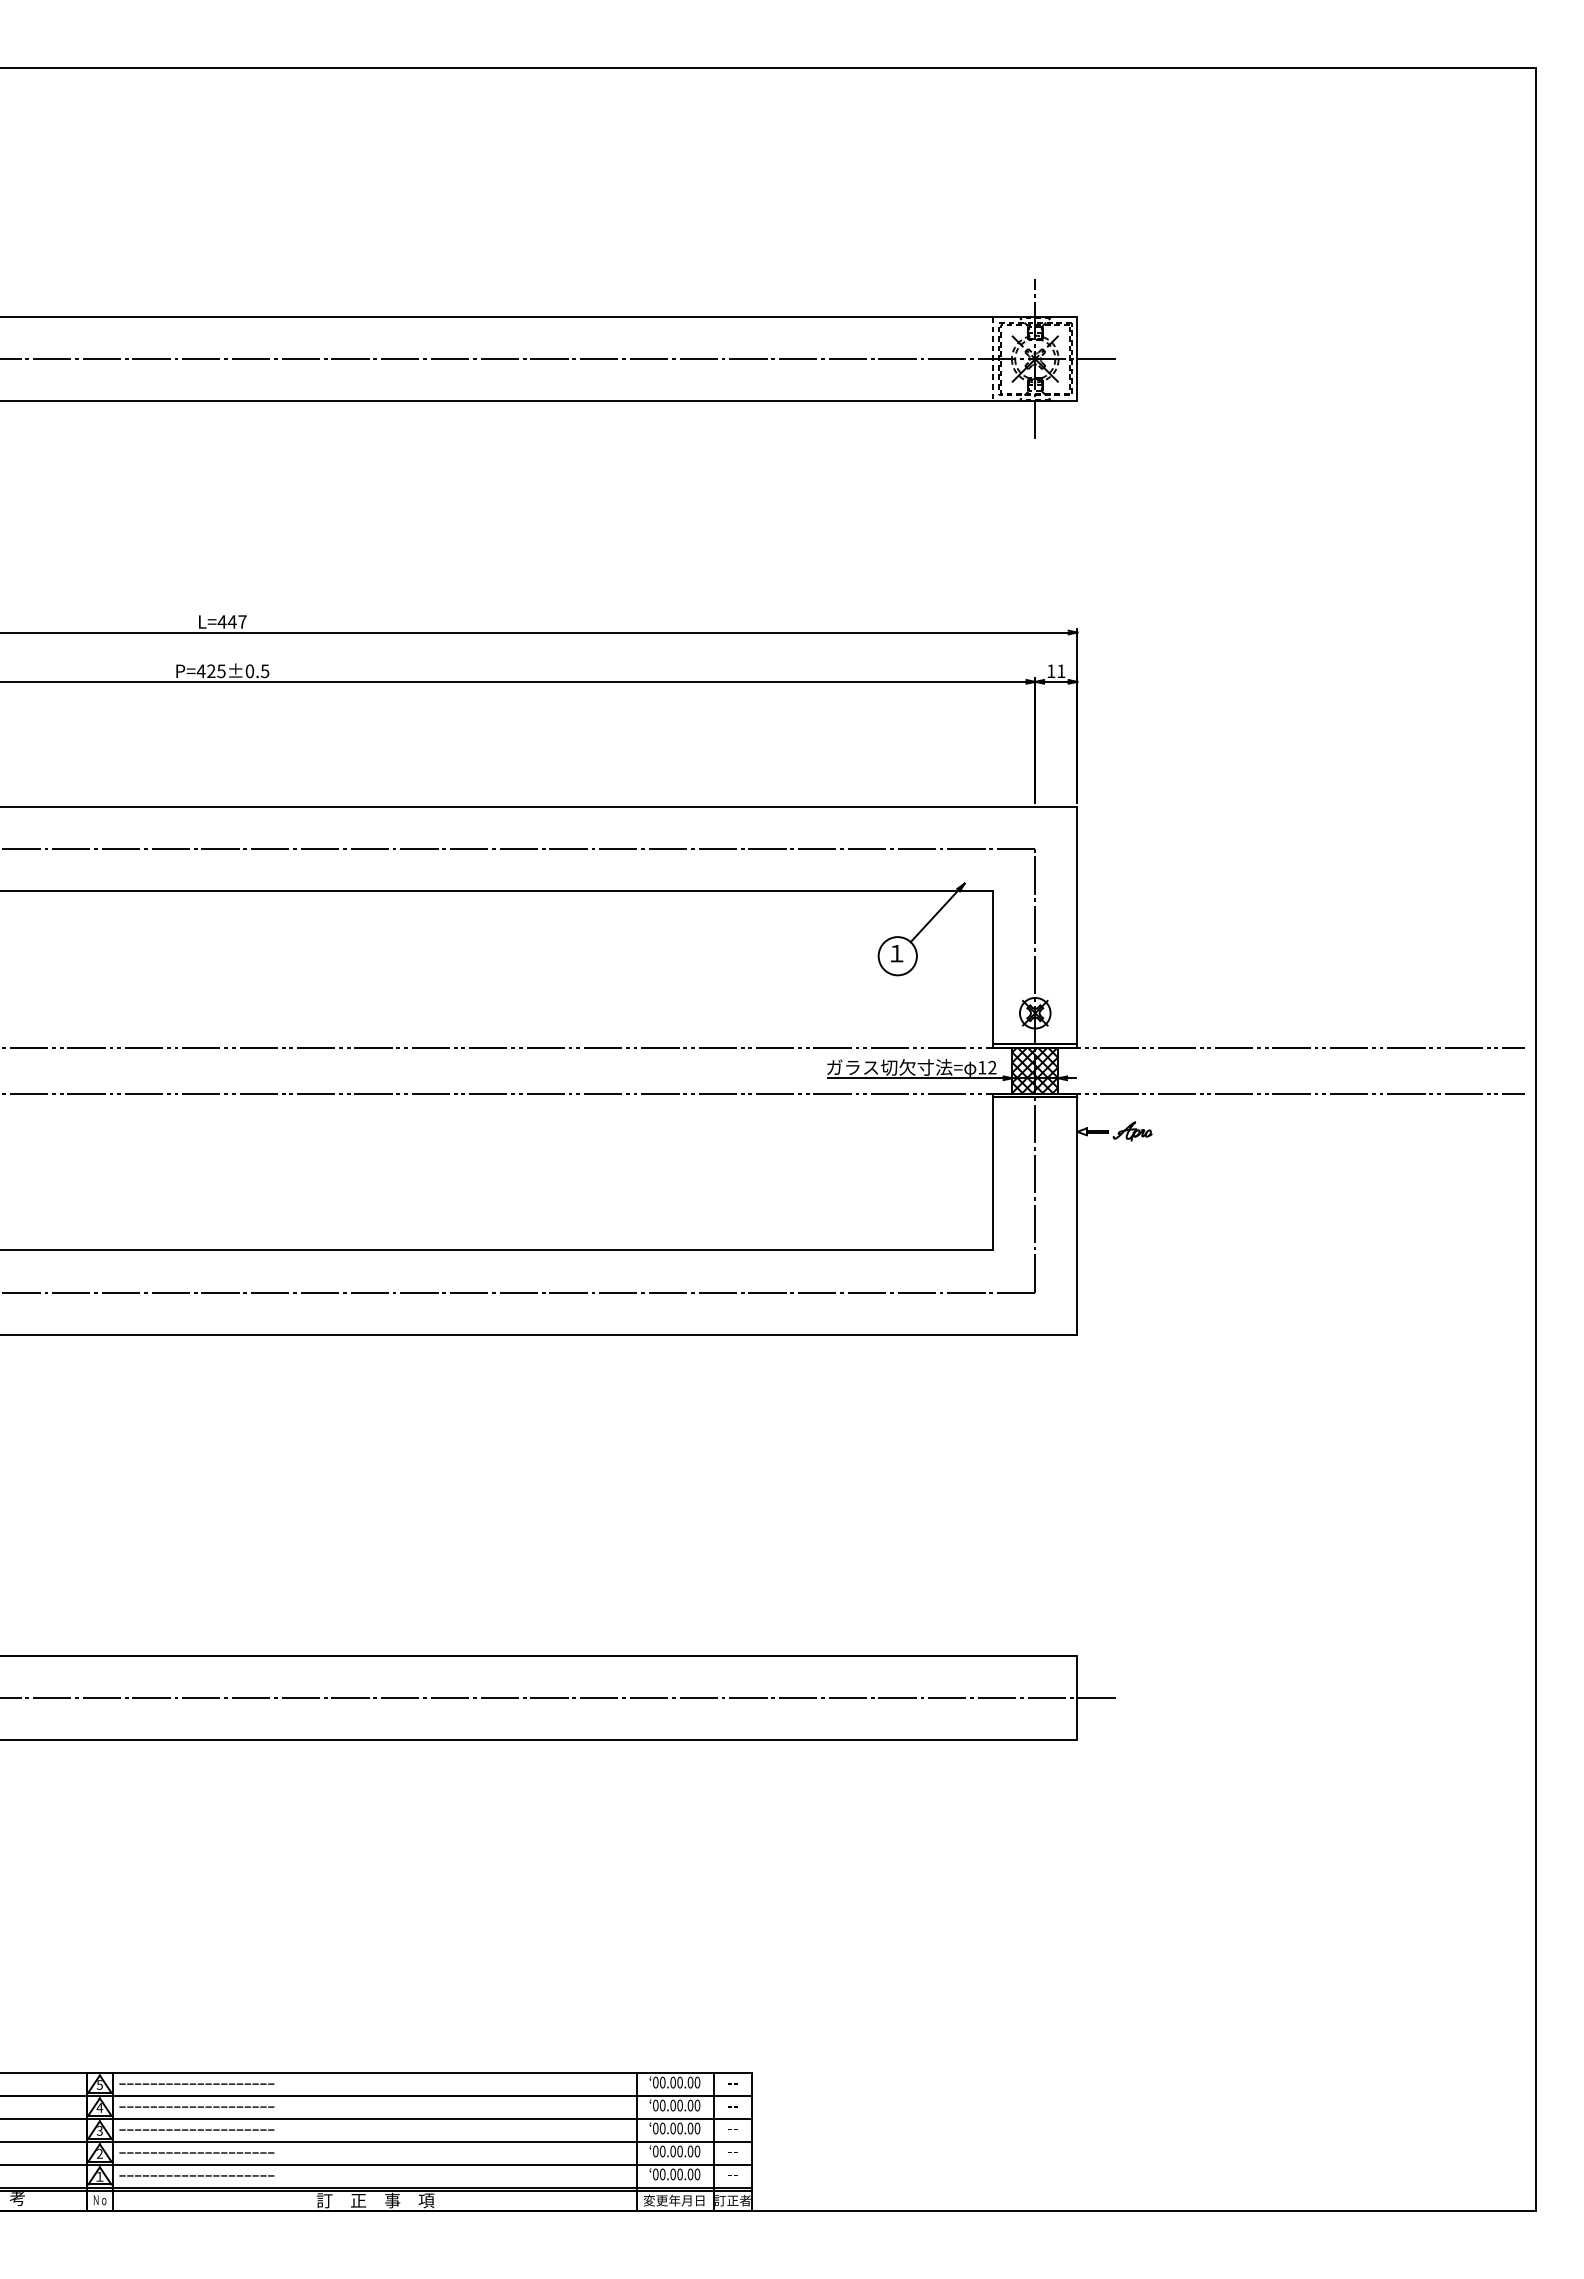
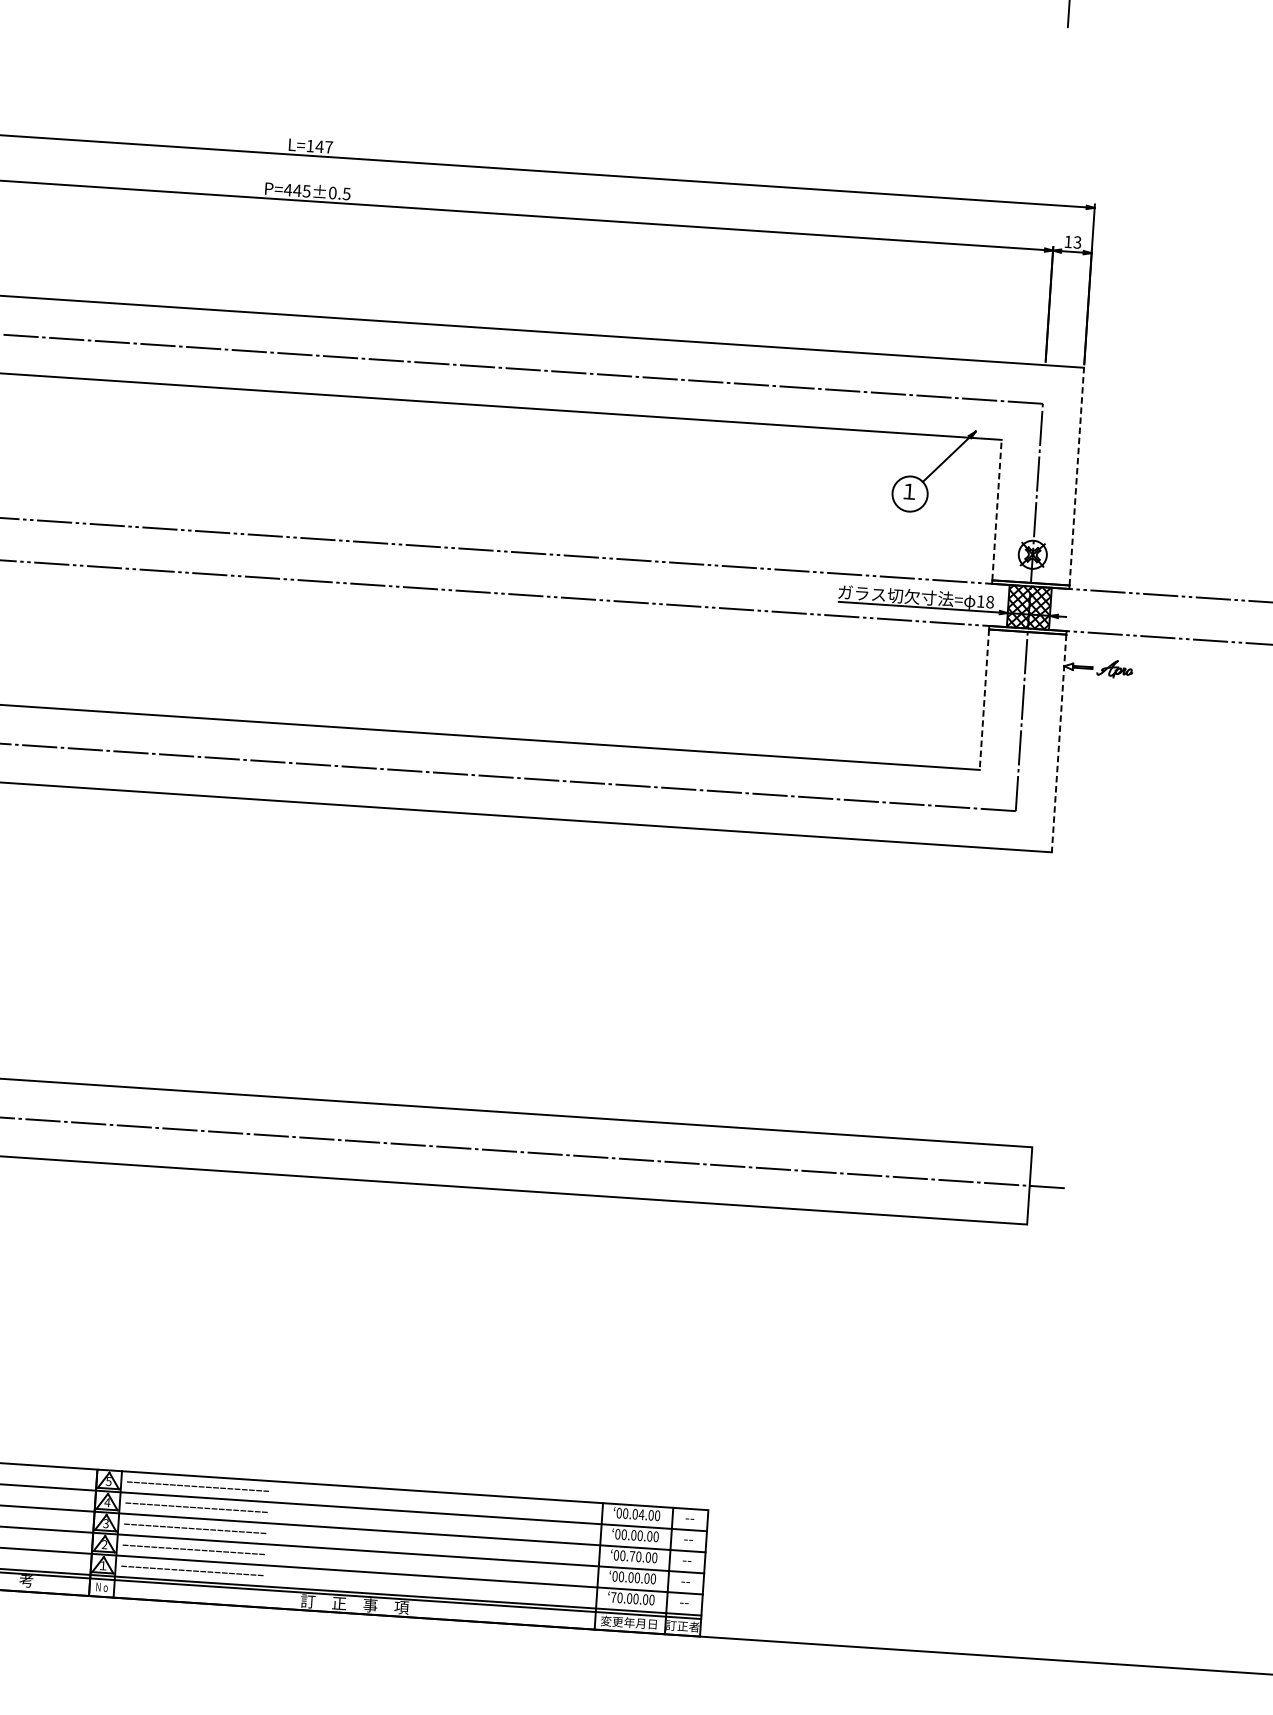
text: (221, 621) -> (309, 145), L=447 -> L=147
text: (210, 670) -> (296, 189), P=425±0.5 -> P=445±0.5
text: (1061, 671) -> (1077, 242), 11 -> 13
line: (1077, 925) -> (1076, 476), solid -> dashed
line: (993, 967) -> (997, 510), solid -> dashed
text: (992, 1067) -> (990, 601), 12 -> 18
line: (993, 1173) -> (984, 699), solid -> dashed
line: (1077, 1216) -> (1059, 743), solid -> dashed
text: (680, 2082) -> (641, 1514), 00.00.00 -> 00.04.00
text: (672, 2128) -> (631, 1556), 00.00.00 -> 00.70.00
text: (655, 2174) -> (613, 1597), 00.00.00 -> 70.00.00

